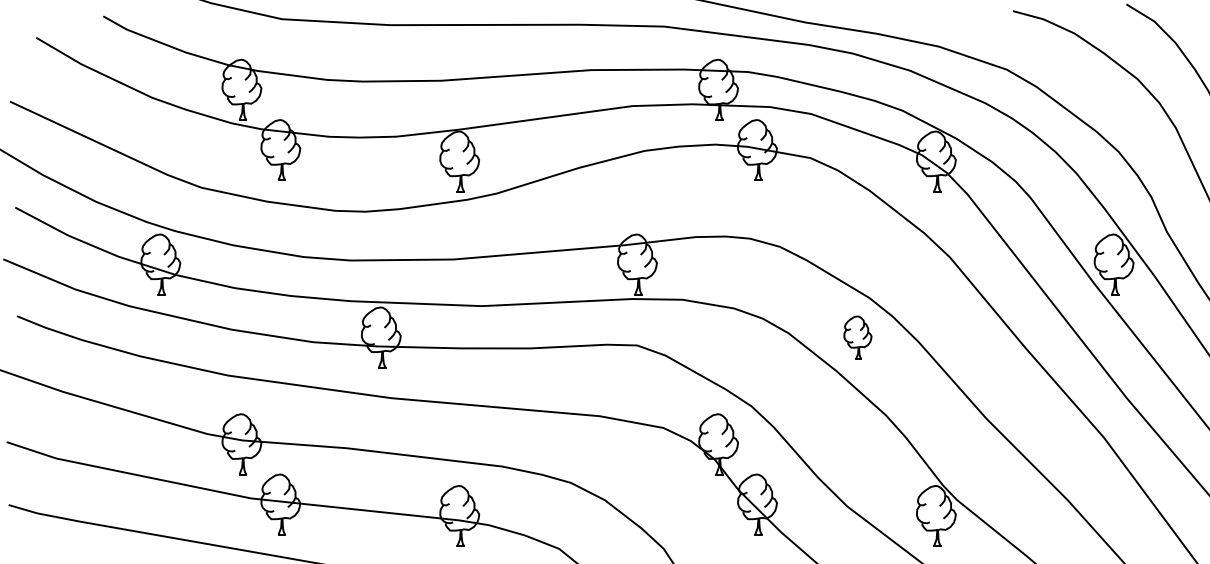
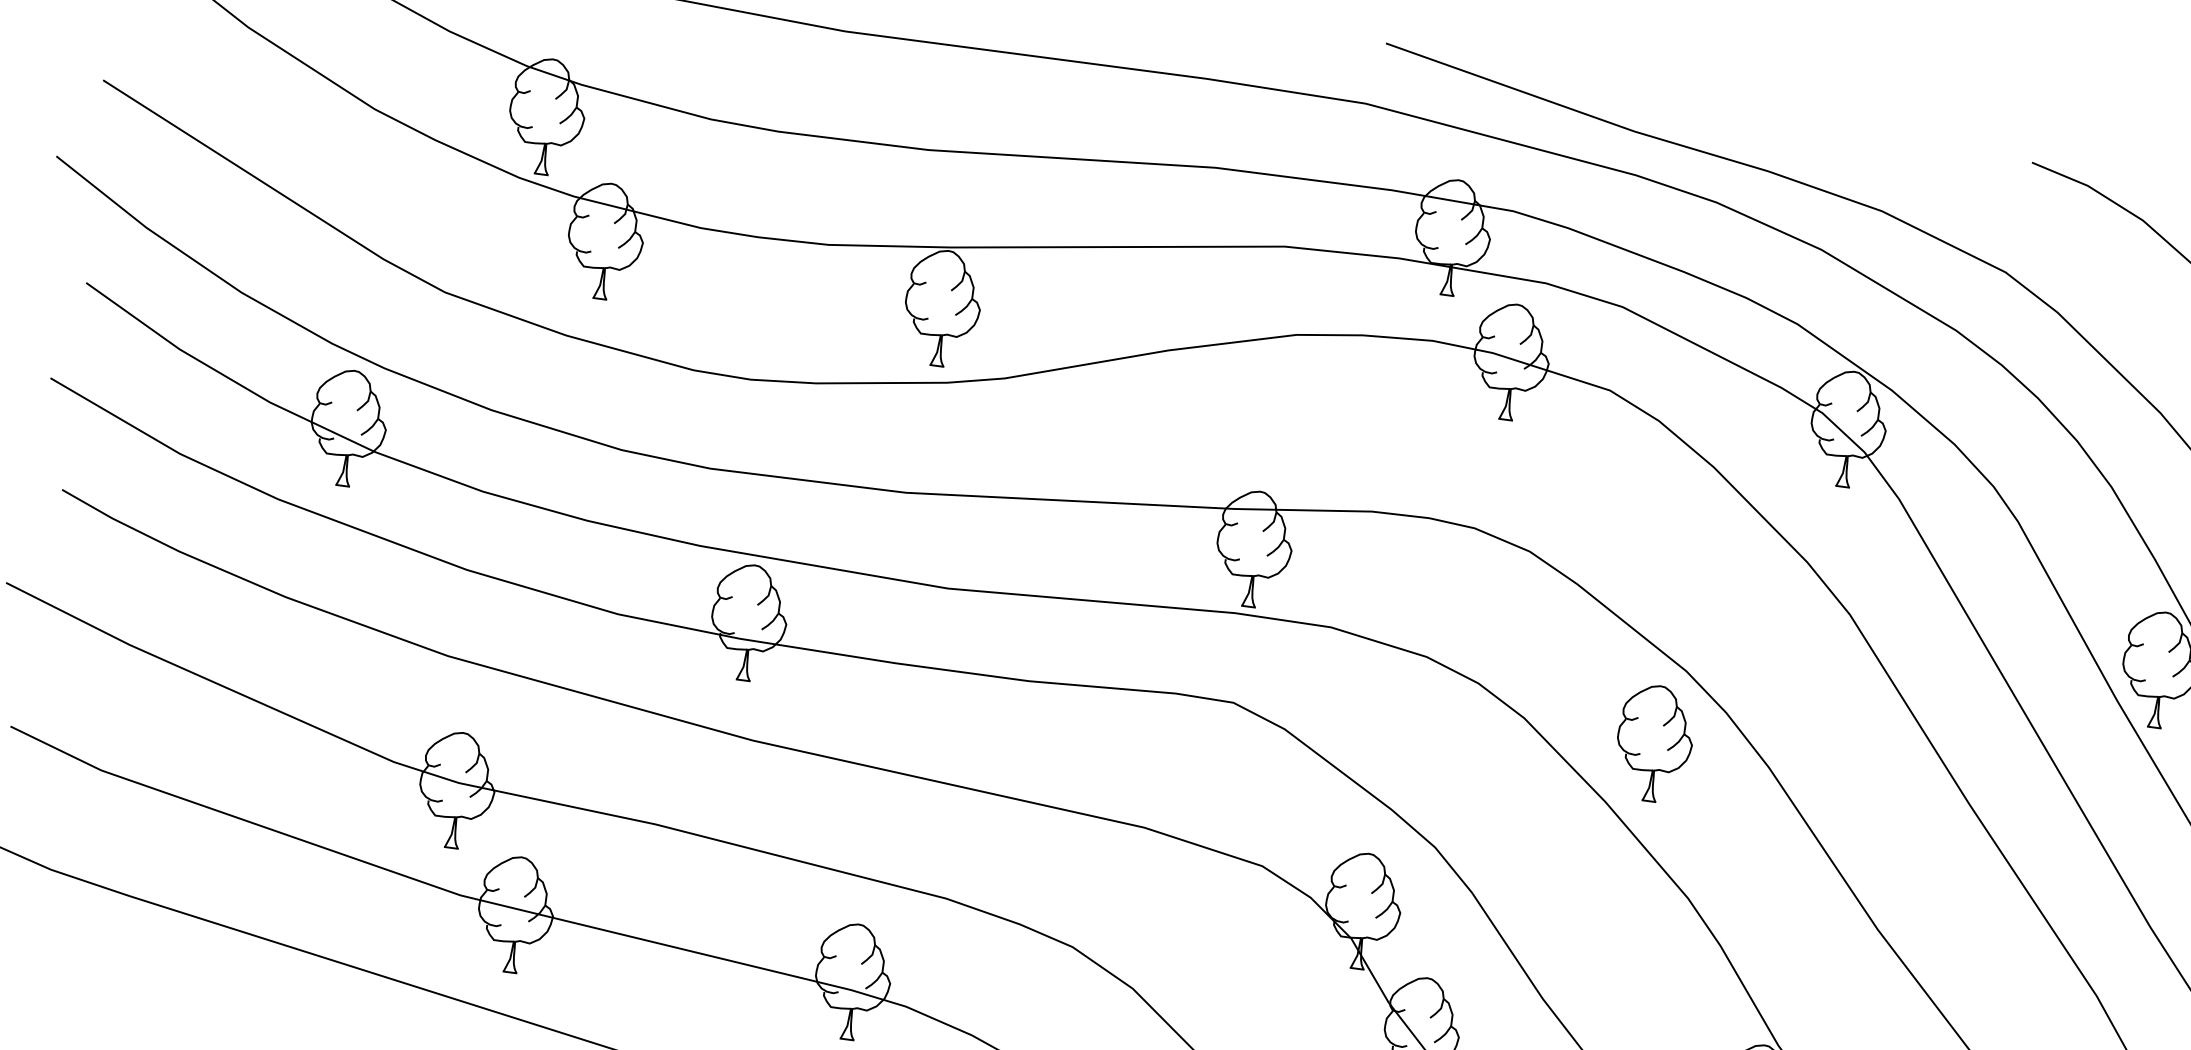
part: (857, 337) -> (1653, 743), size x1.43

